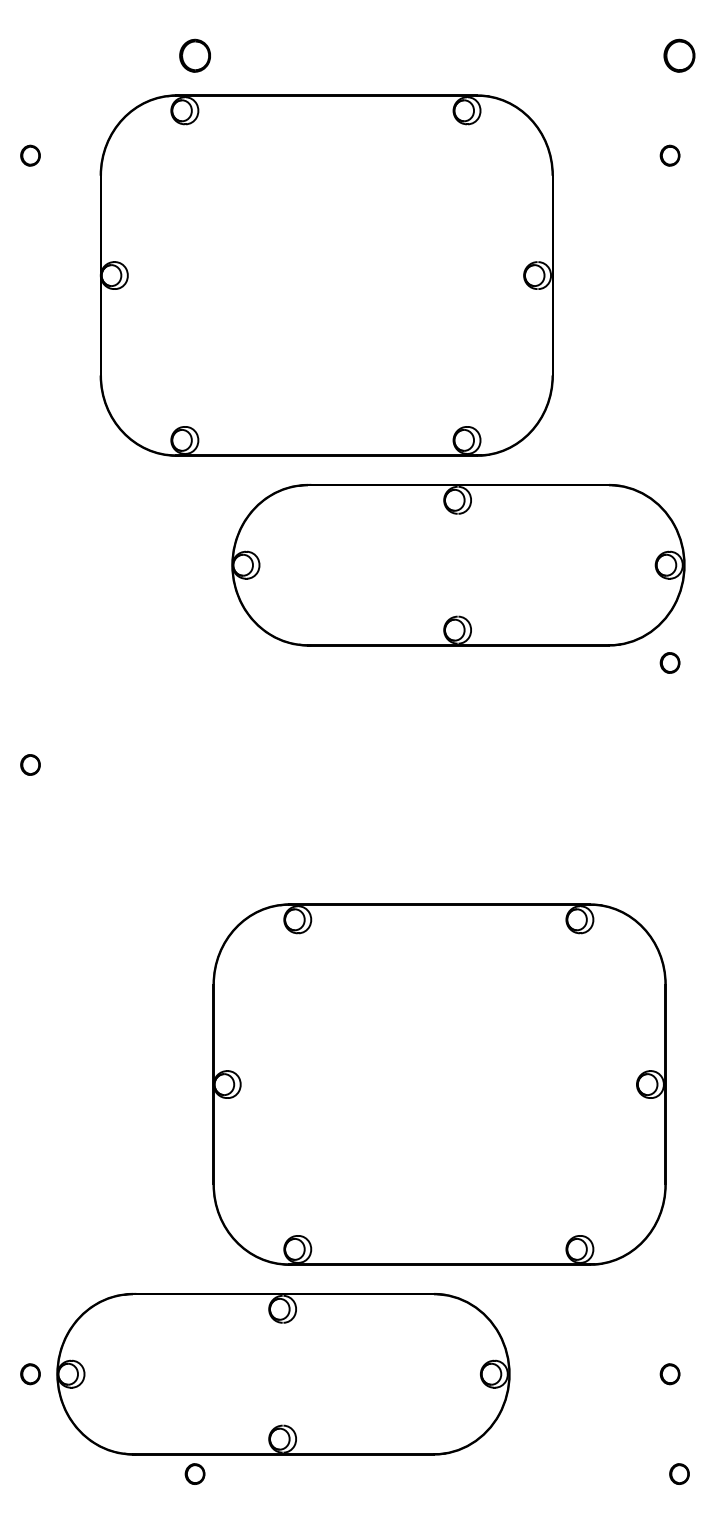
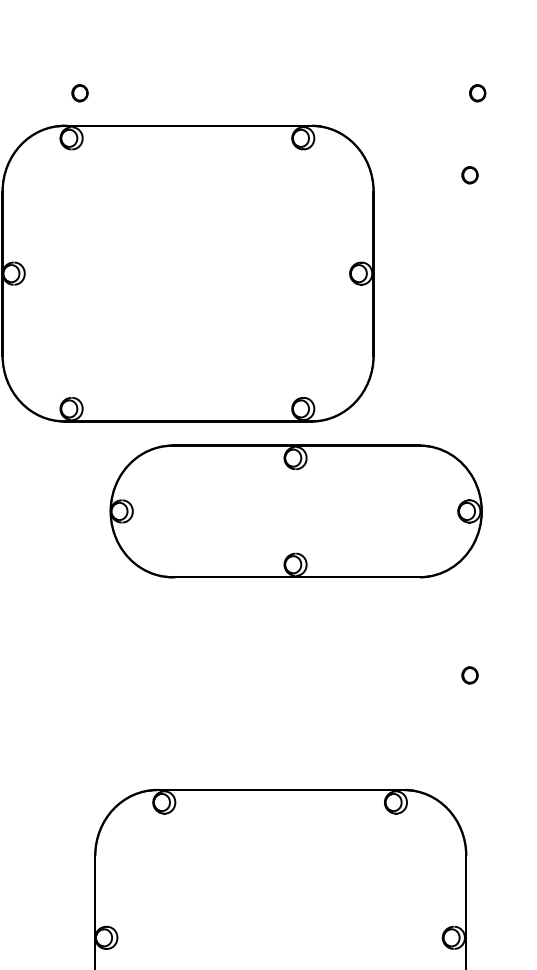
part: (194, 55) -> (79, 92), size x0.62
part: (679, 55) -> (477, 92), size x0.62
part: (669, 662) -> (469, 675), moved

